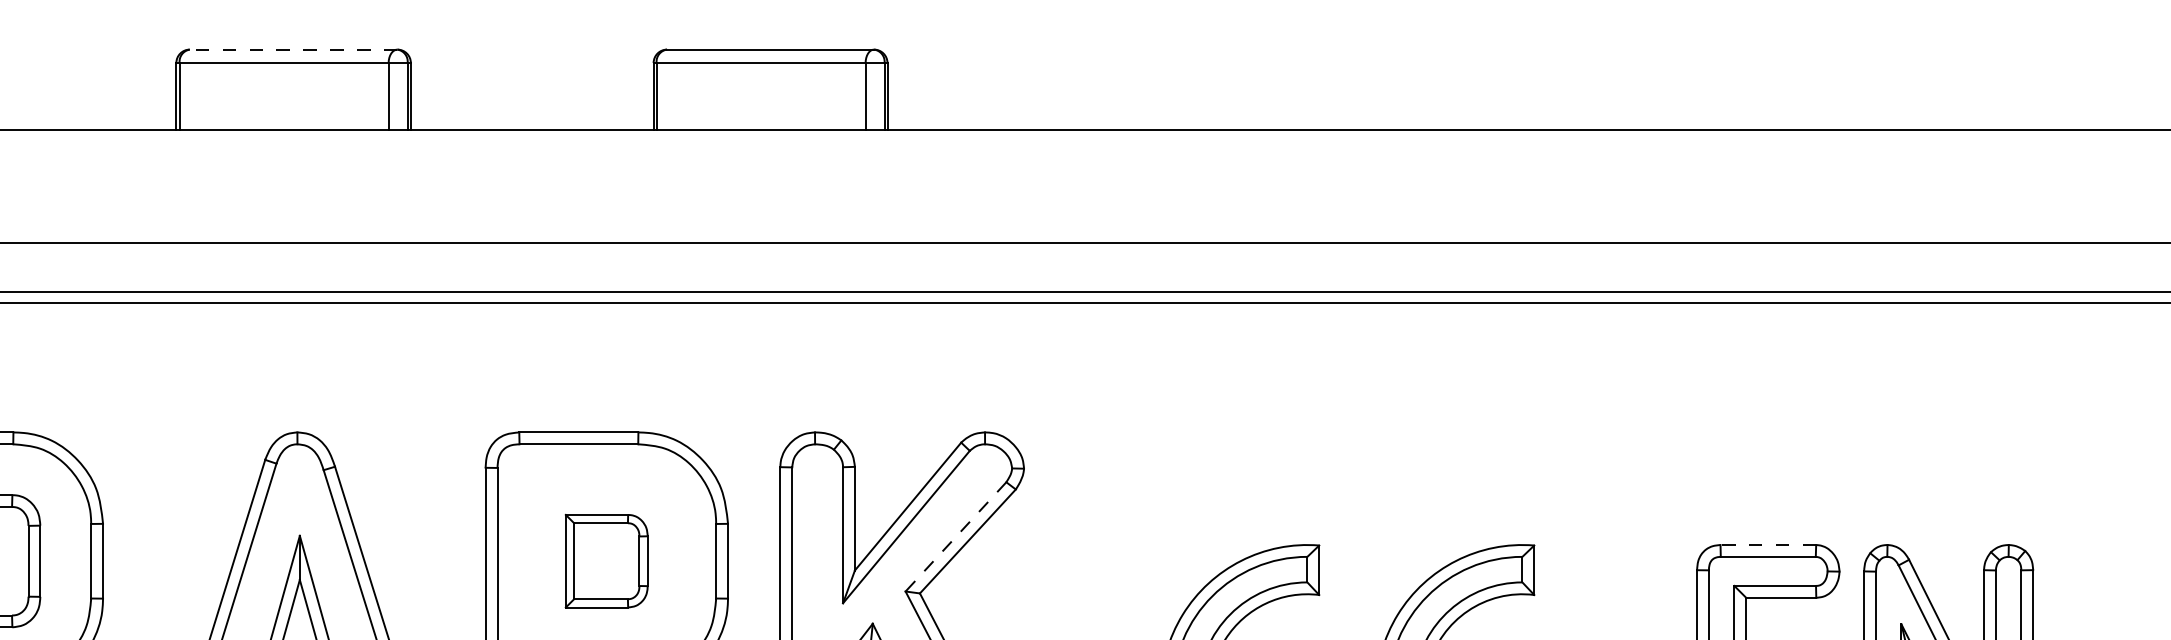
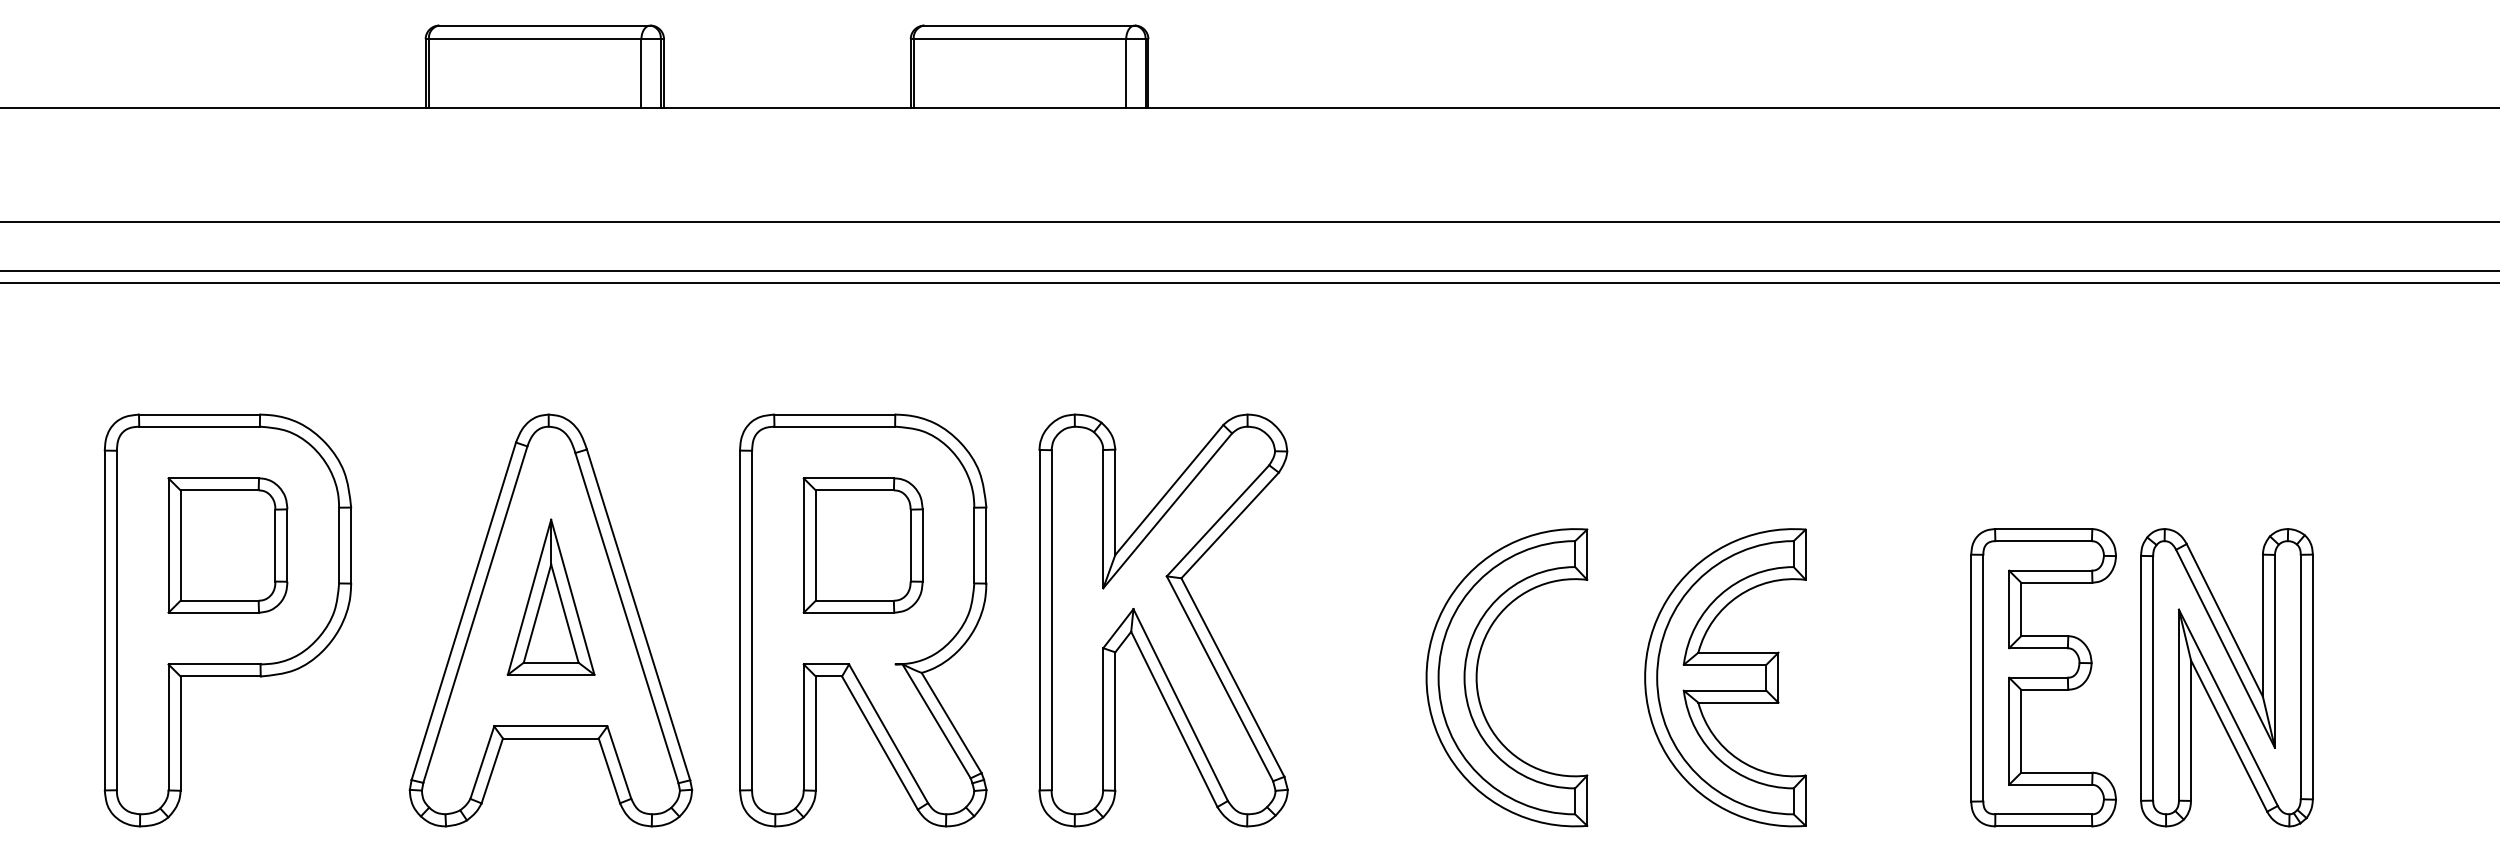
line: (293, 49) -> (544, 25), dashed -> solid
line: (956, 536) -> (1218, 520), dashed -> solid
line: (1768, 545) -> (2043, 529), dashed -> solid
part: (606, 561) -> (862, 545), size x1.43

